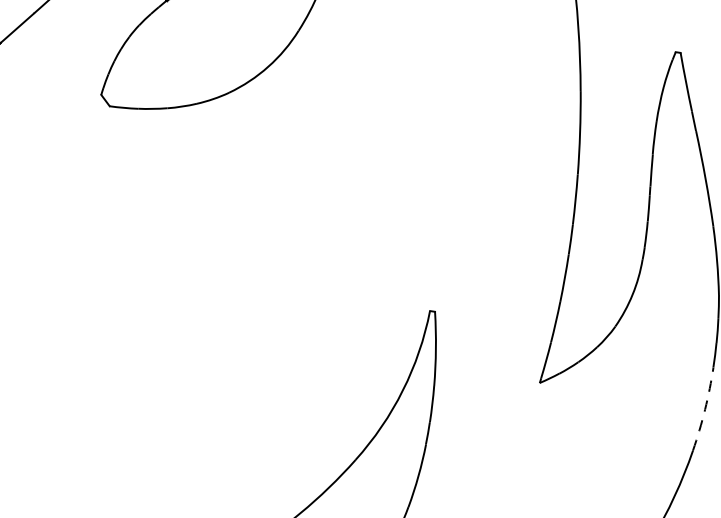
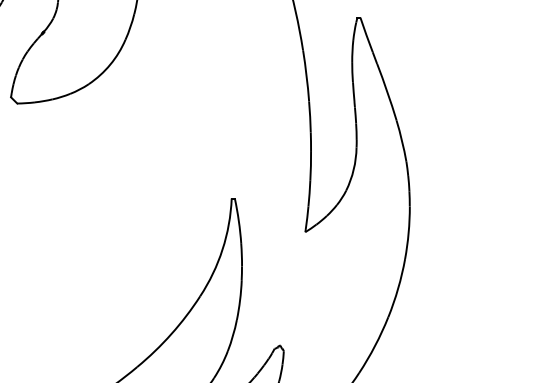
arc: (704, 408) -> (408, 232), dashed -> solid

